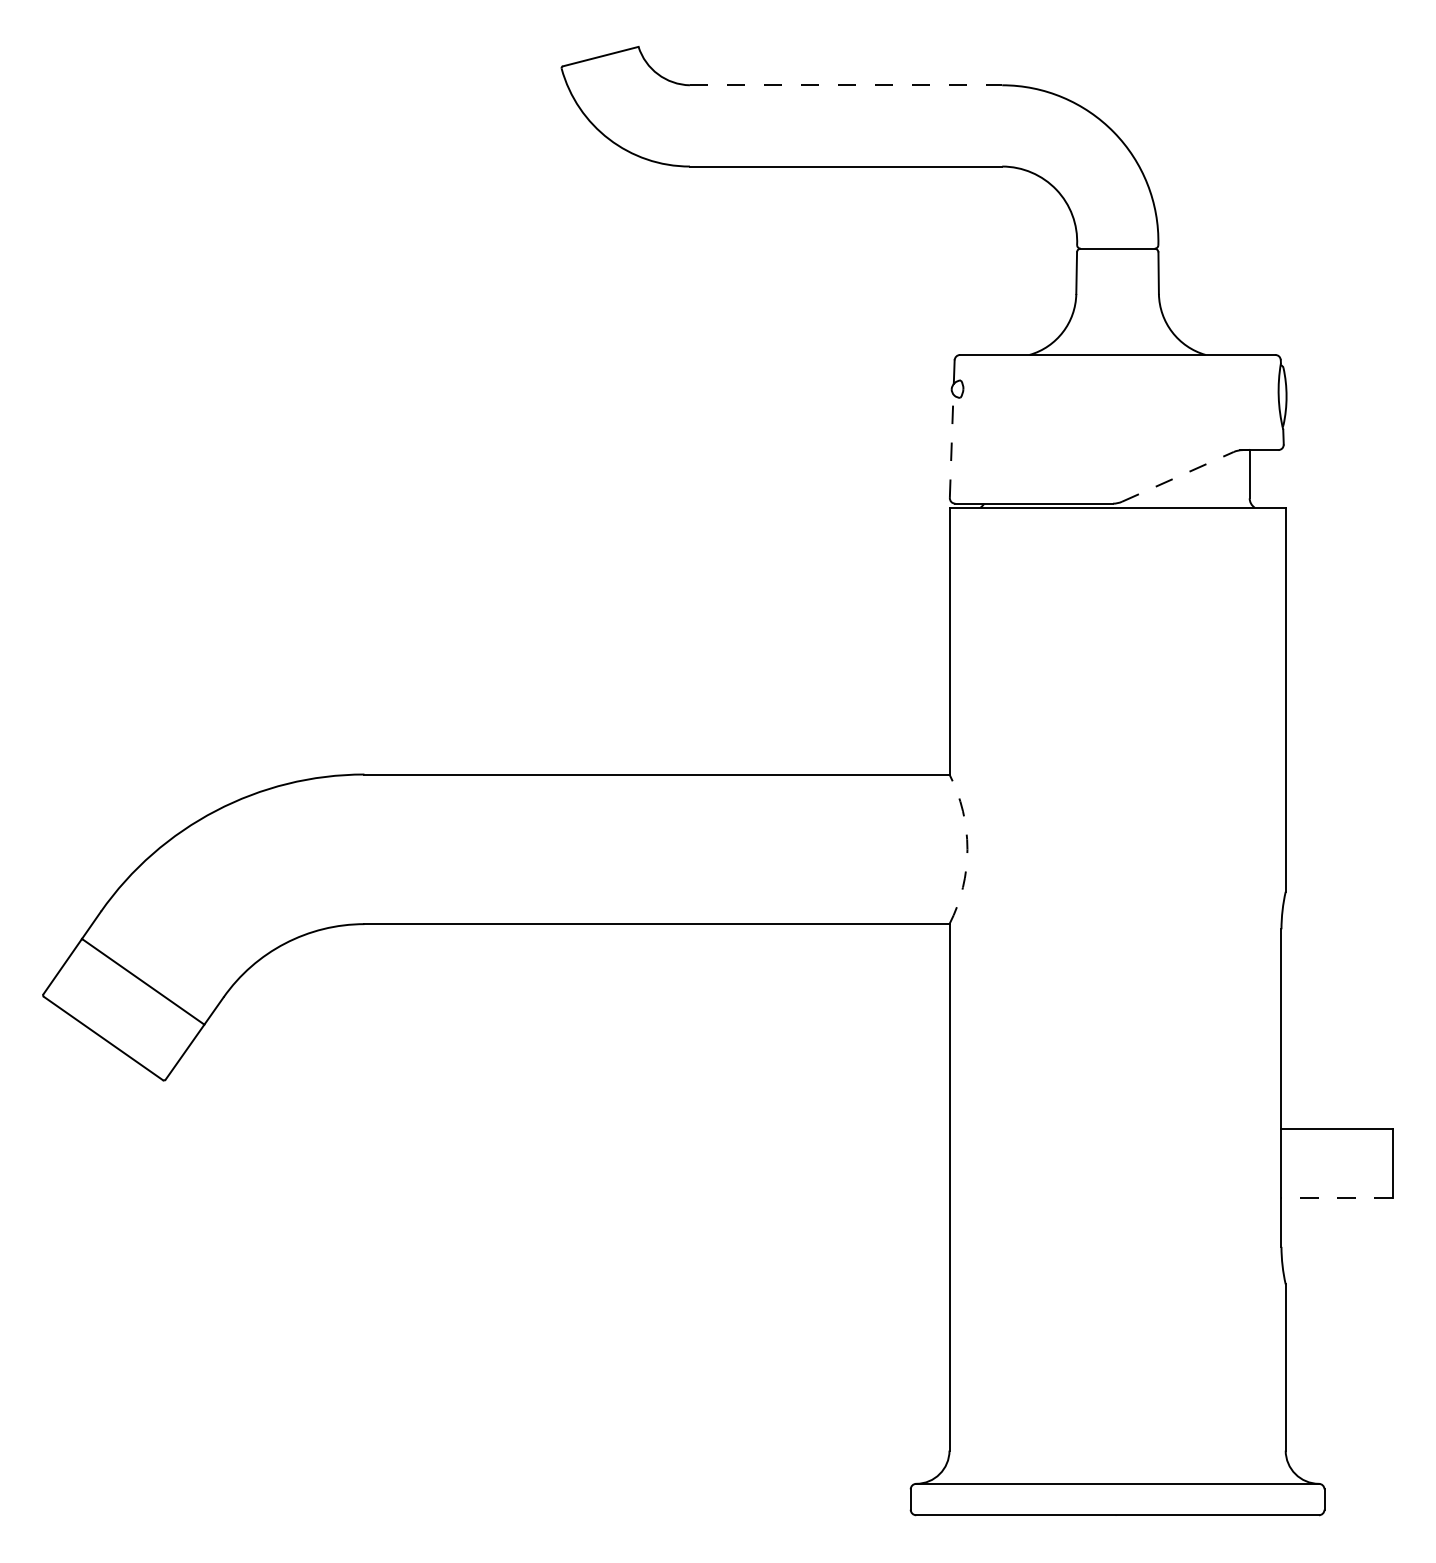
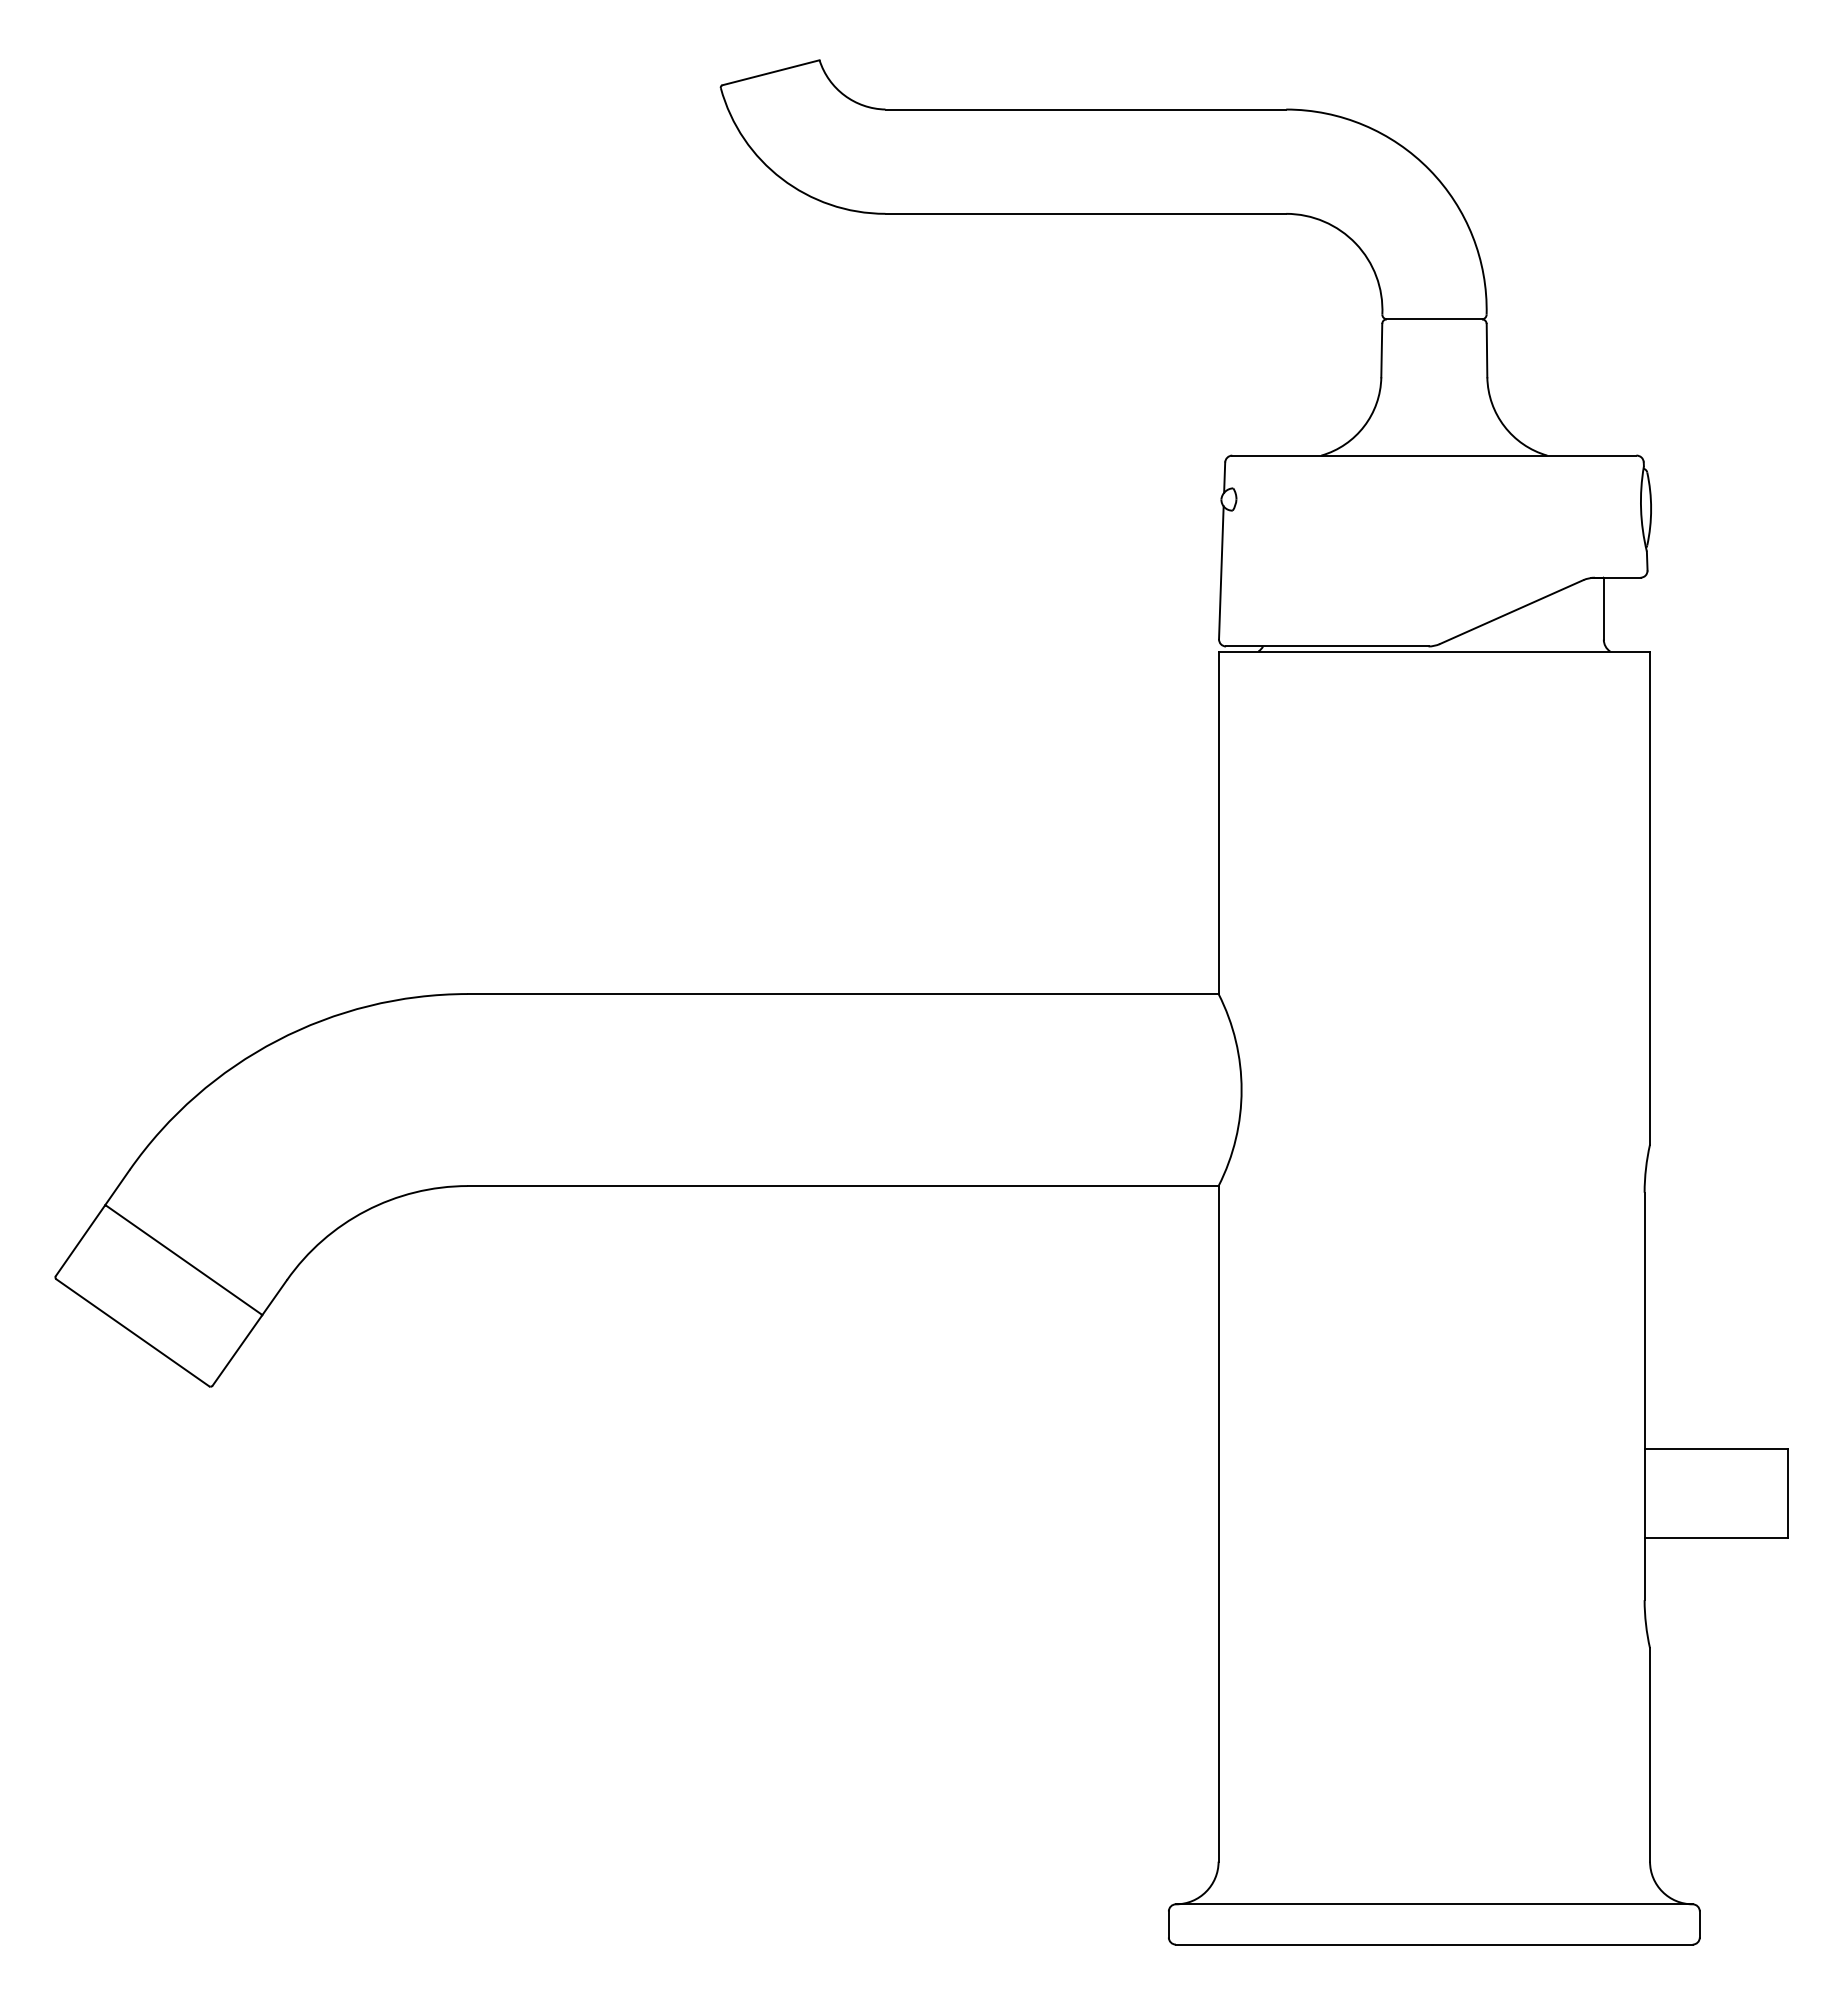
line: (846, 85) -> (1086, 109), dashed -> solid
line: (951, 446) -> (1221, 573), dashed -> solid
line: (1178, 476) -> (1512, 611), dashed -> solid
arc: (967, 849) -> (1241, 1090), dashed -> solid
line: (1337, 1198) -> (1716, 1538), dashed -> solid

